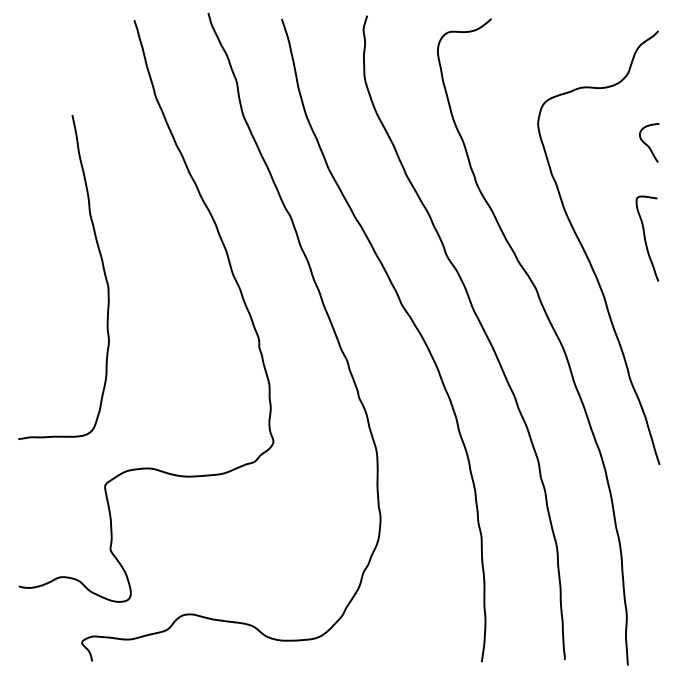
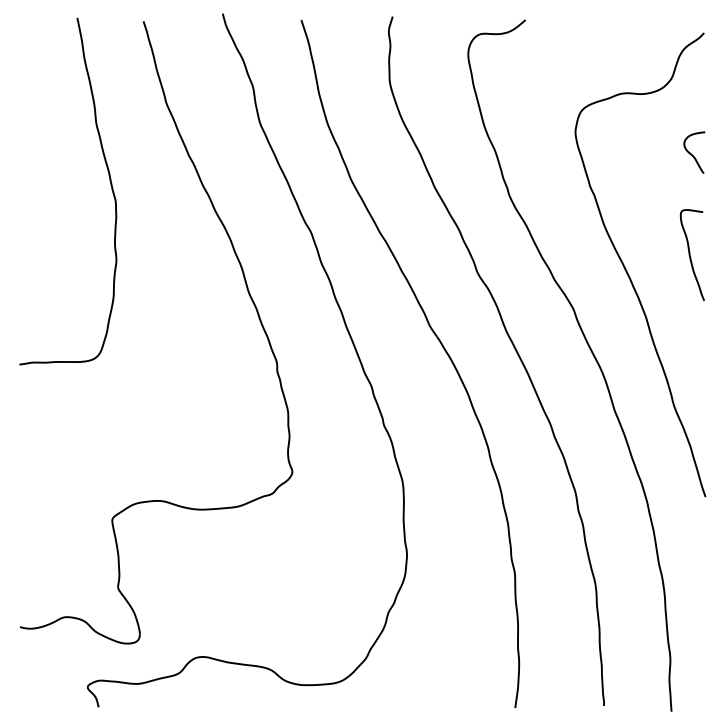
curve: (102, 268) -> (109, 181), moved

